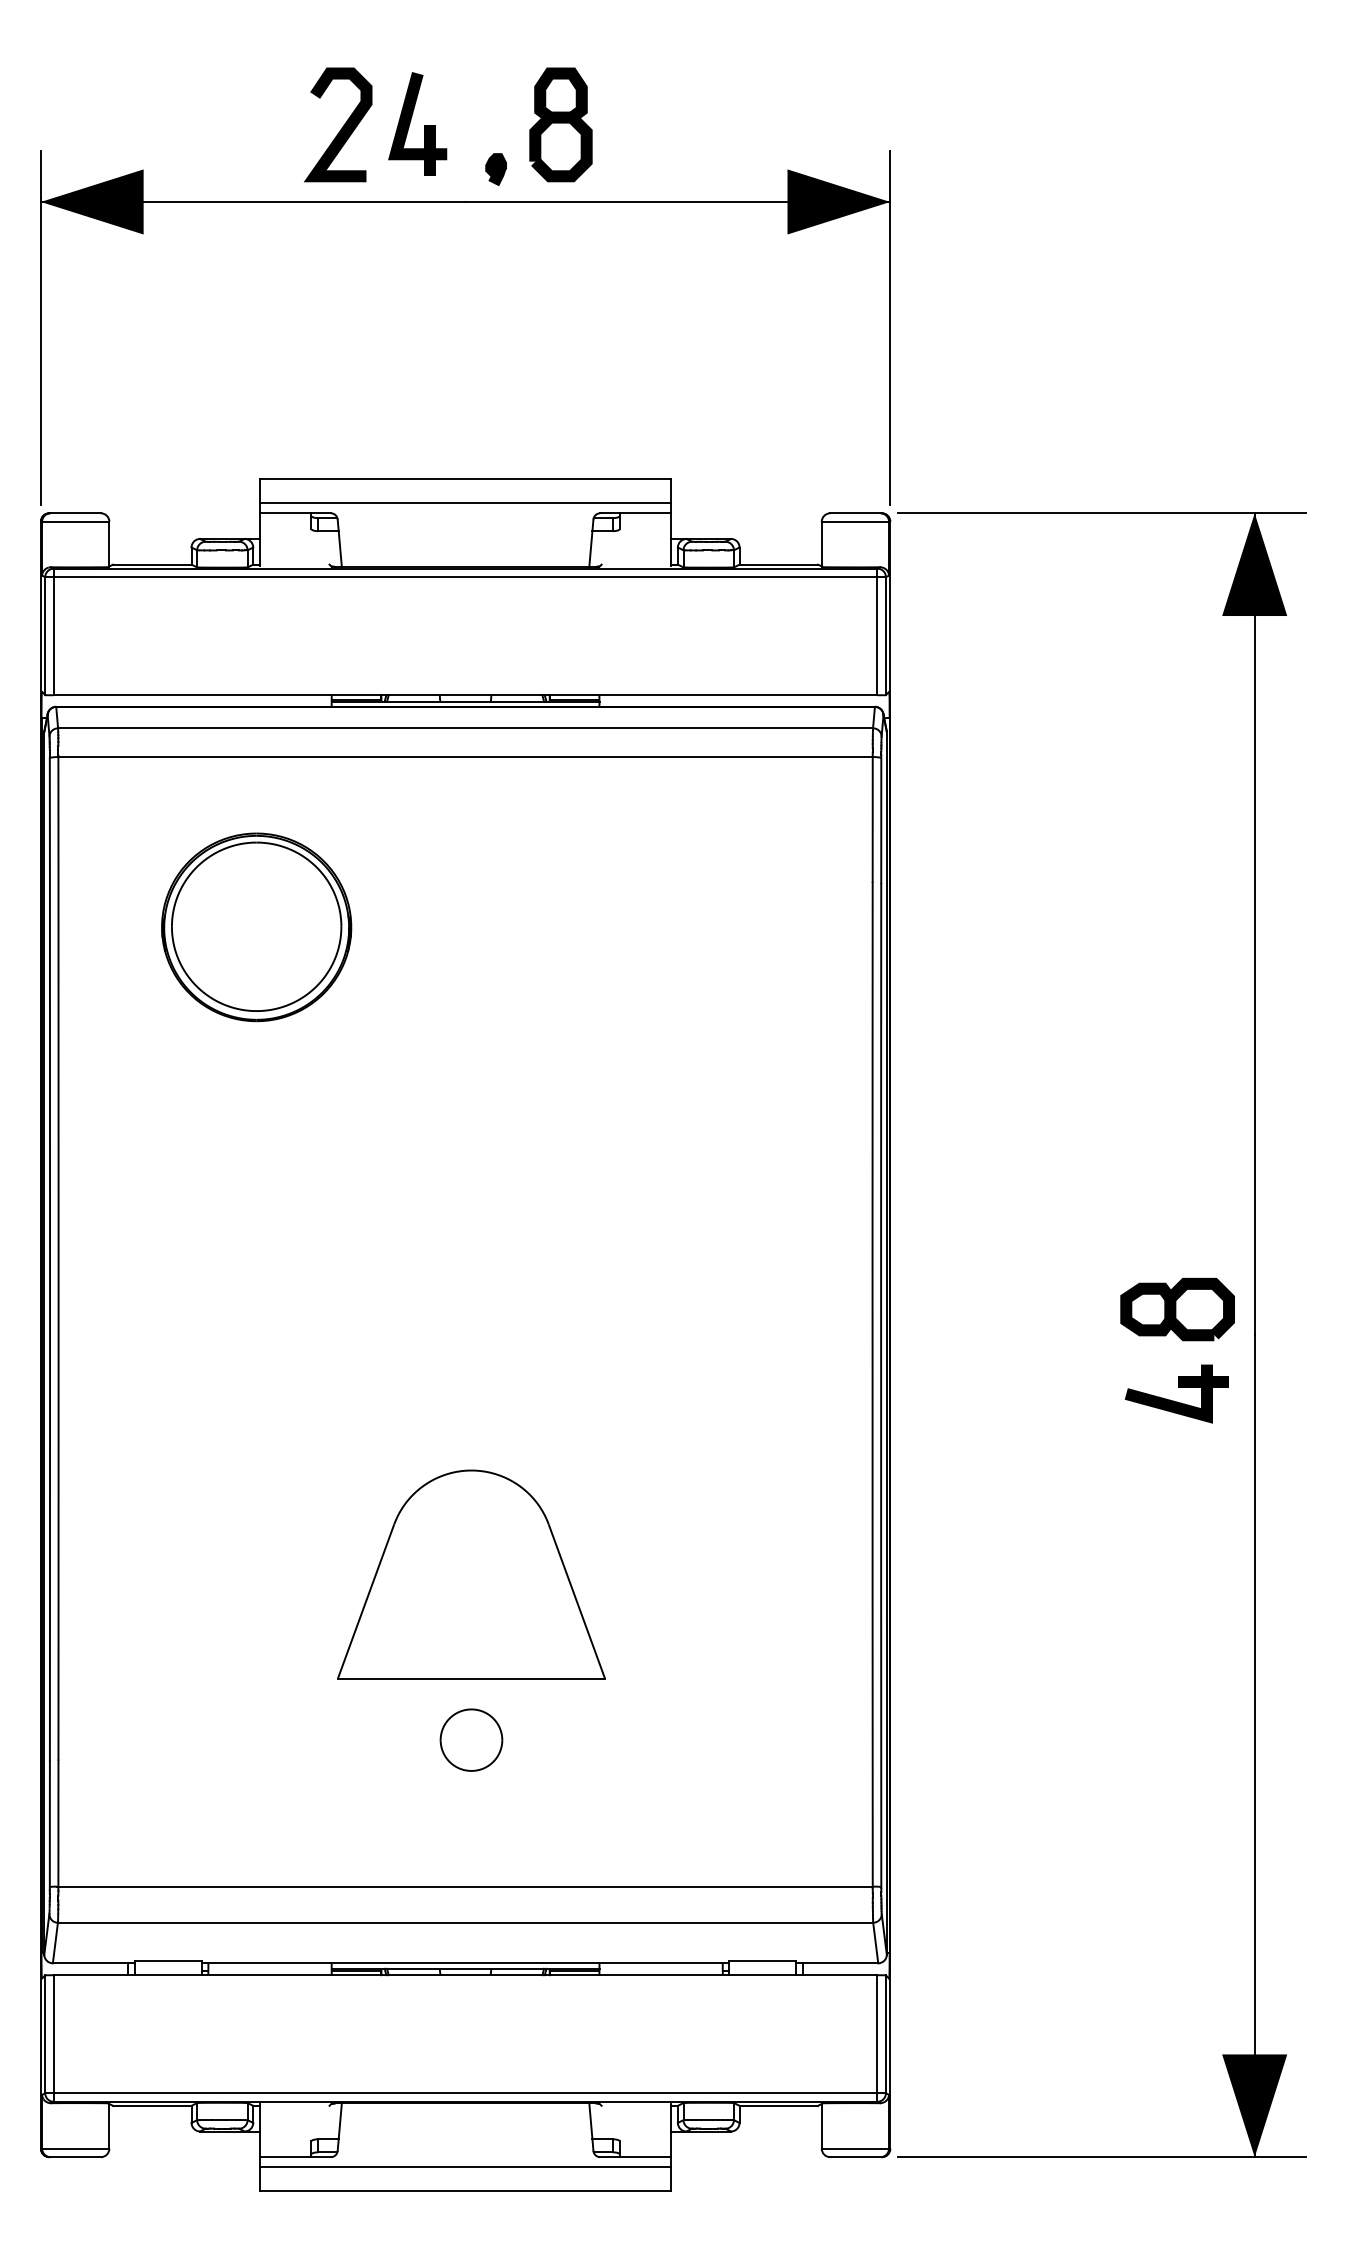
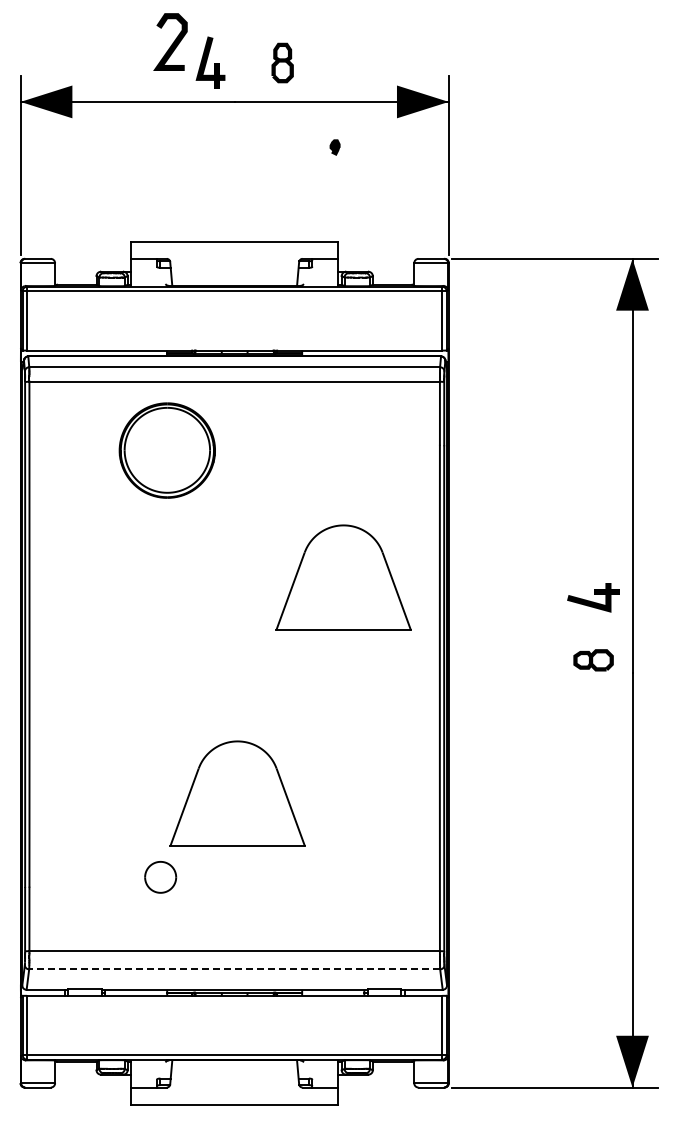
part: (560, 123) -> (282, 62), size x0.7
curve: (342, 127) -> (172, 43), moved
part: (494, 169) -> (334, 147), moved
line: (465, 502) -> (234, 253), removed
part: (254, 927) -> (166, 450), moved
part: (681, 1145) -> (343, 577), added
part: (1177, 1310) -> (593, 660), size x0.7
part: (1177, 1393) -> (593, 597), moved
part: (471, 1740) -> (160, 877), moved
line: (465, 1922) -> (234, 969), solid -> dashed
line: (465, 2166) -> (234, 1092), removed

